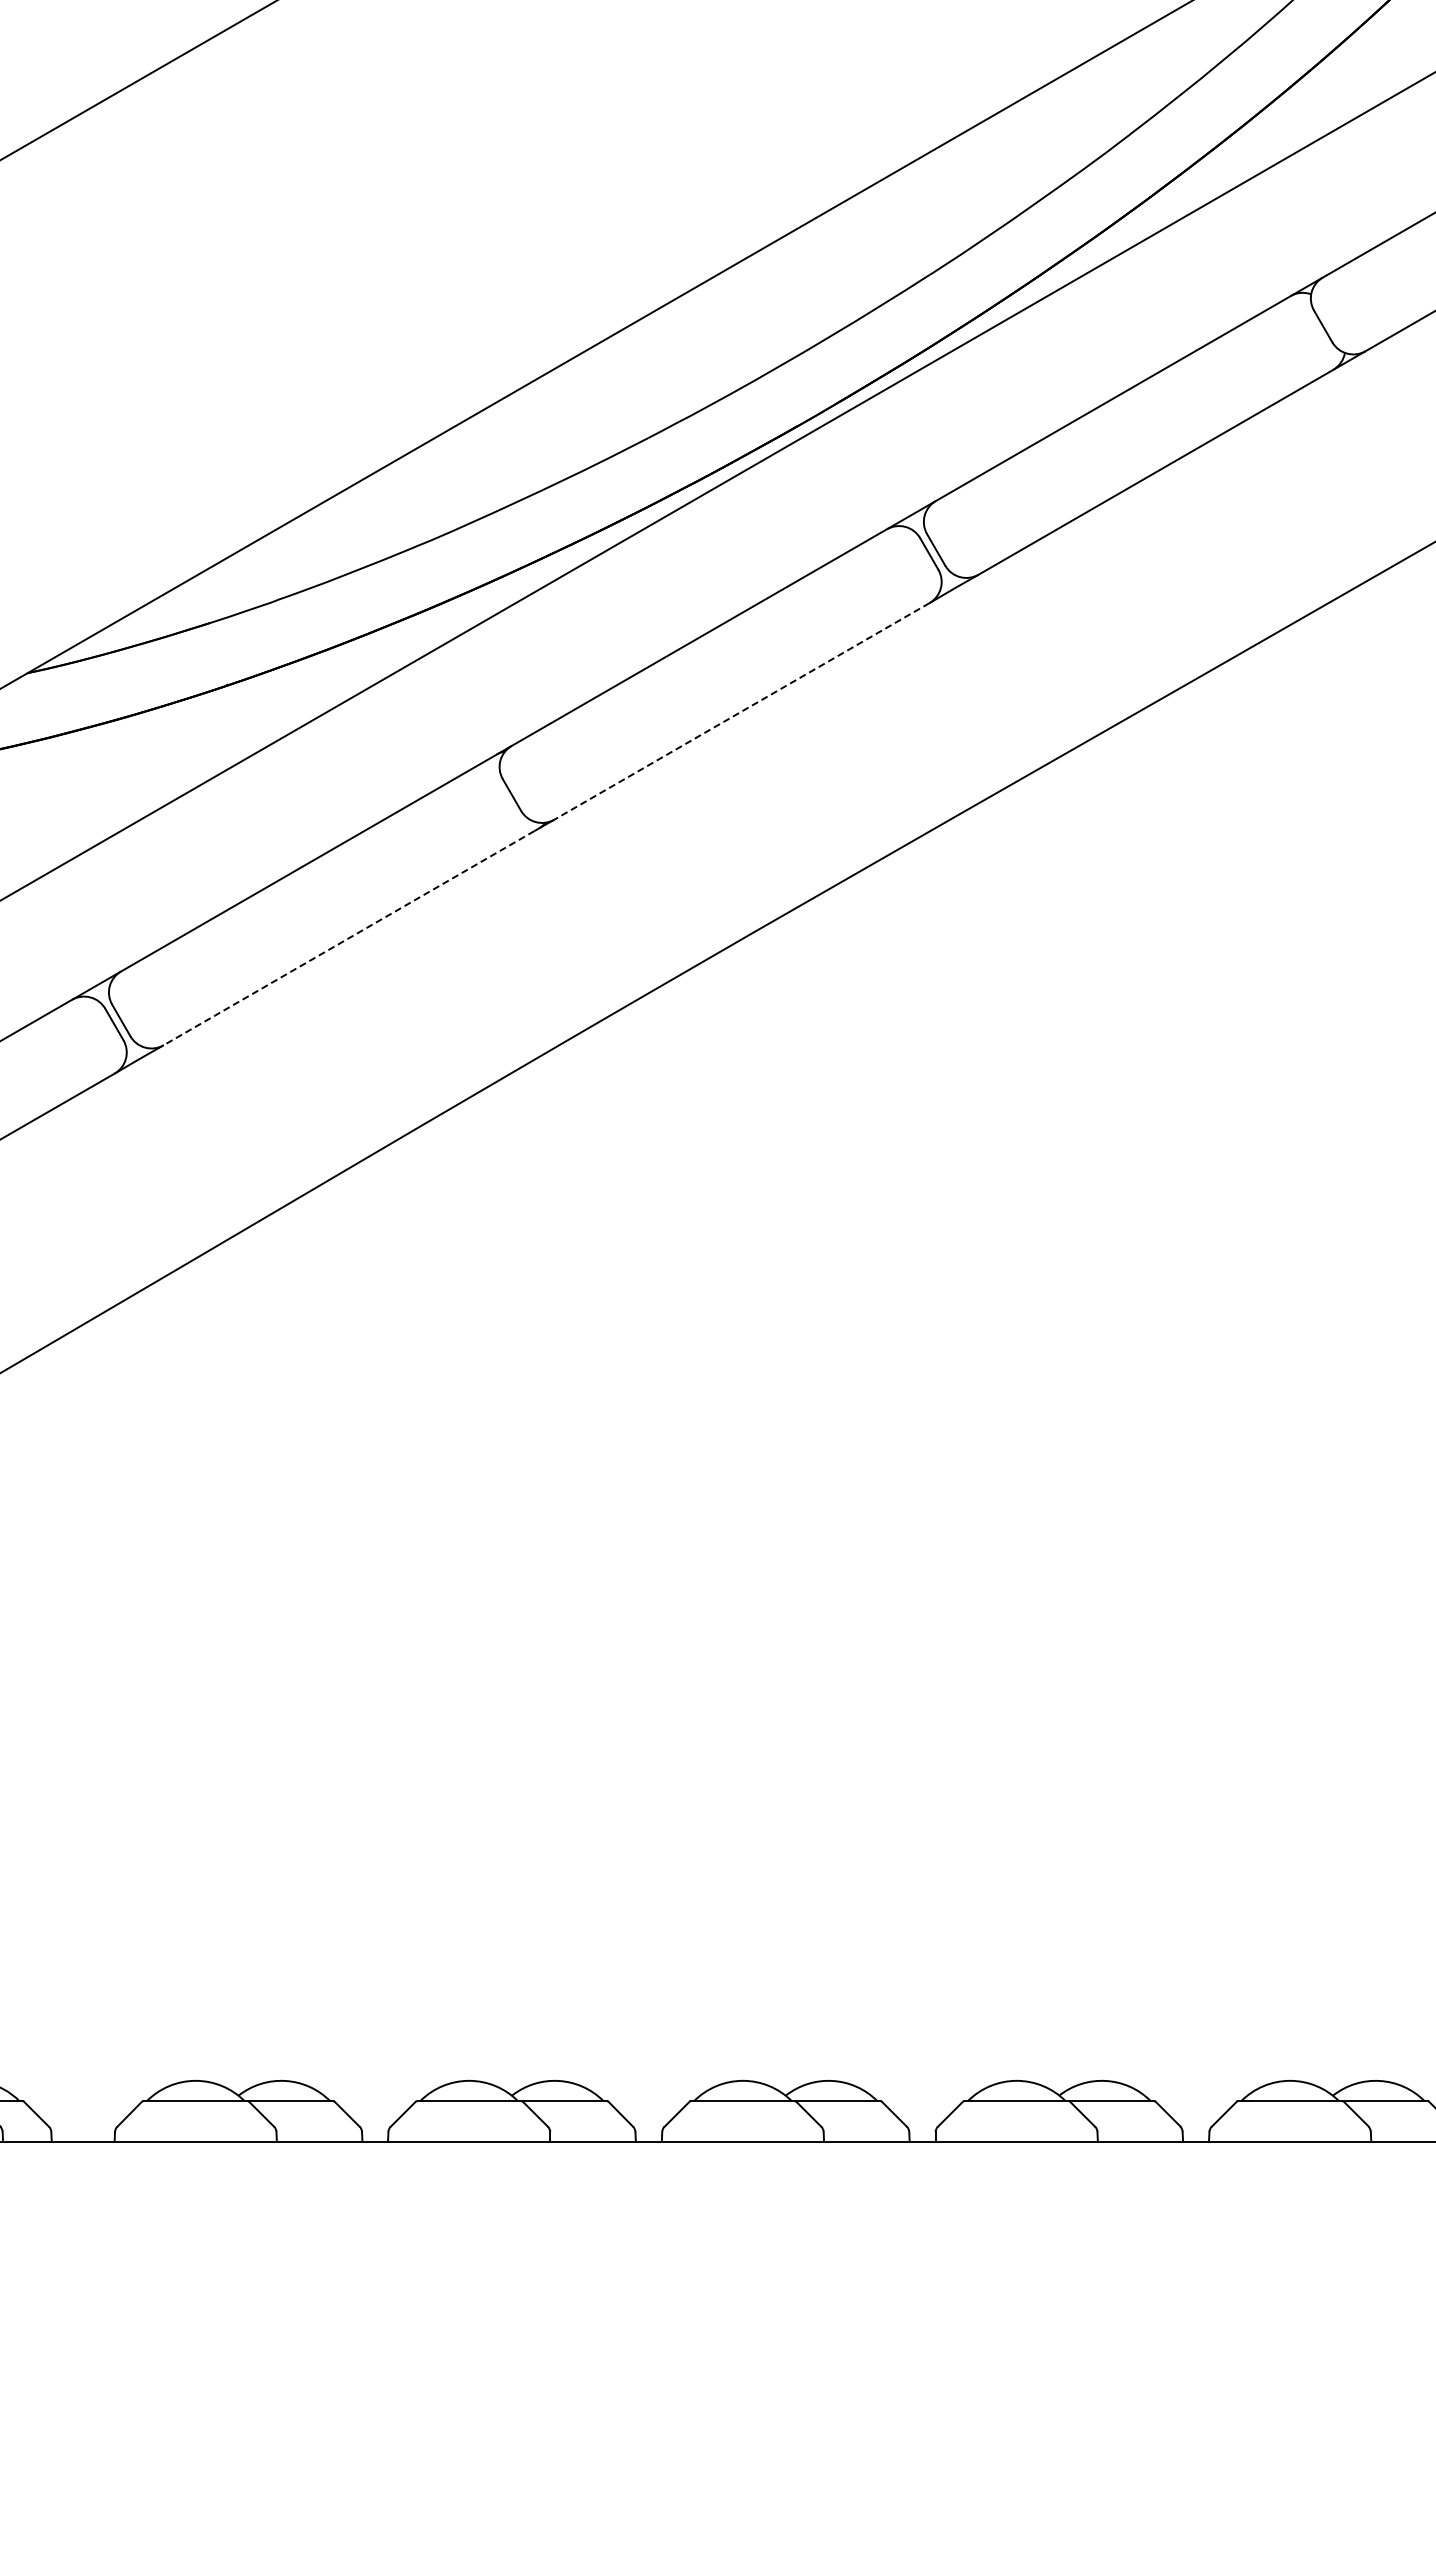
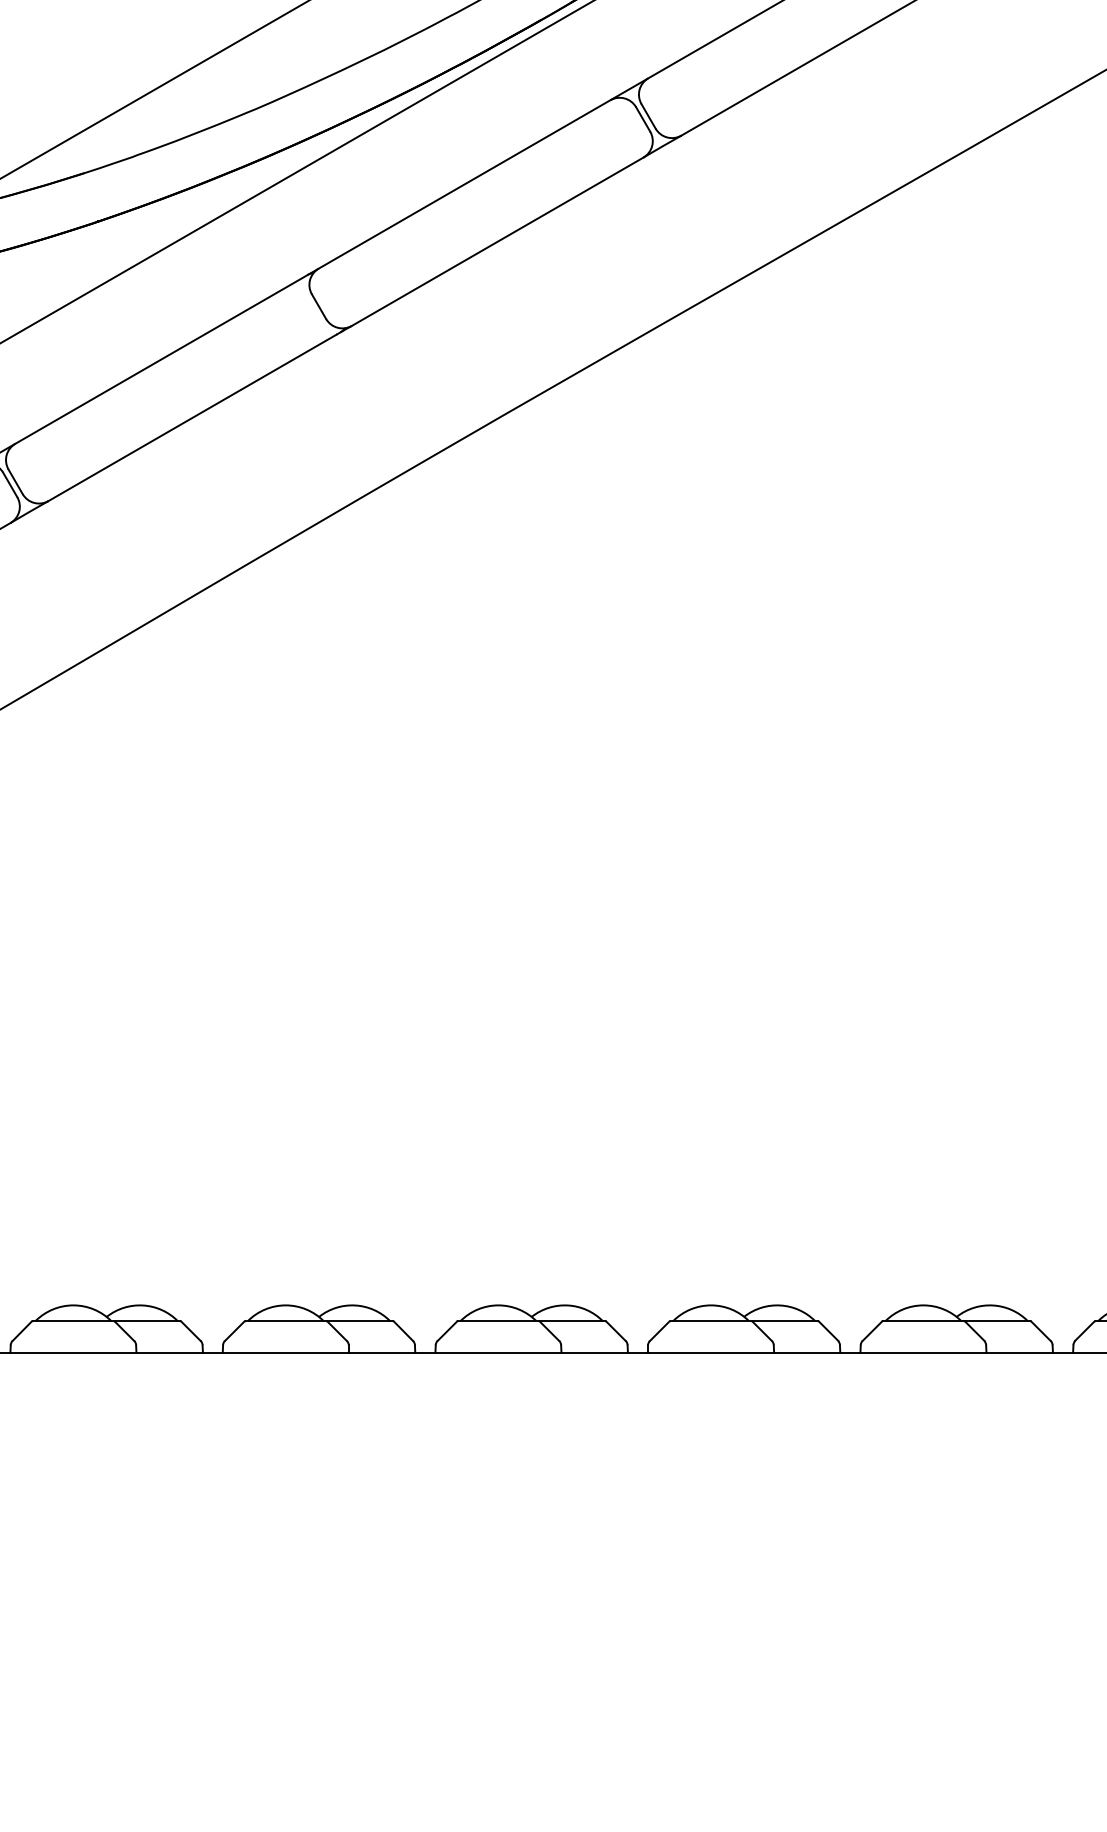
line: (741, 711) -> (497, 241), dashed -> solid
line: (348, 938) -> (192, 418), dashed -> solid

